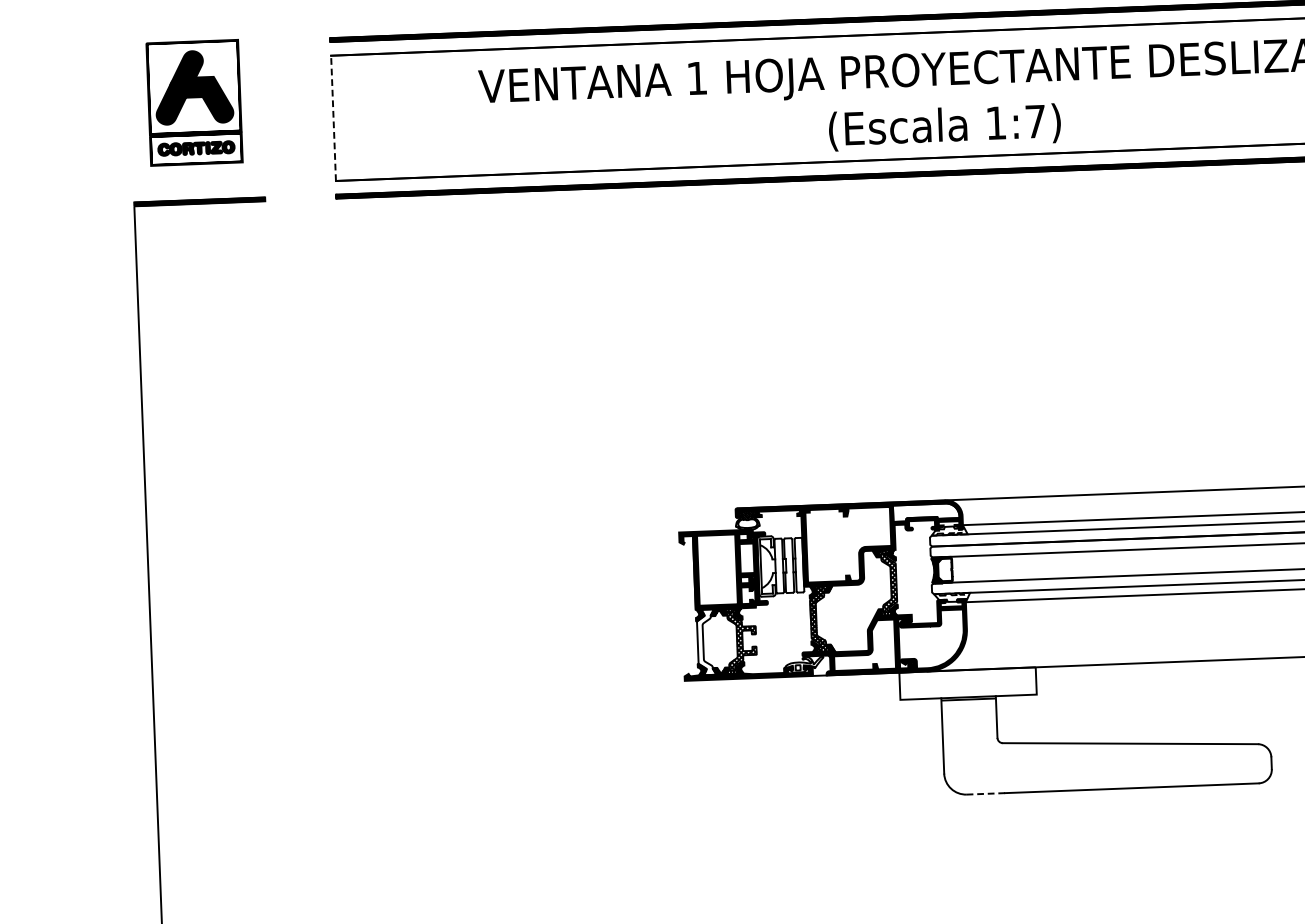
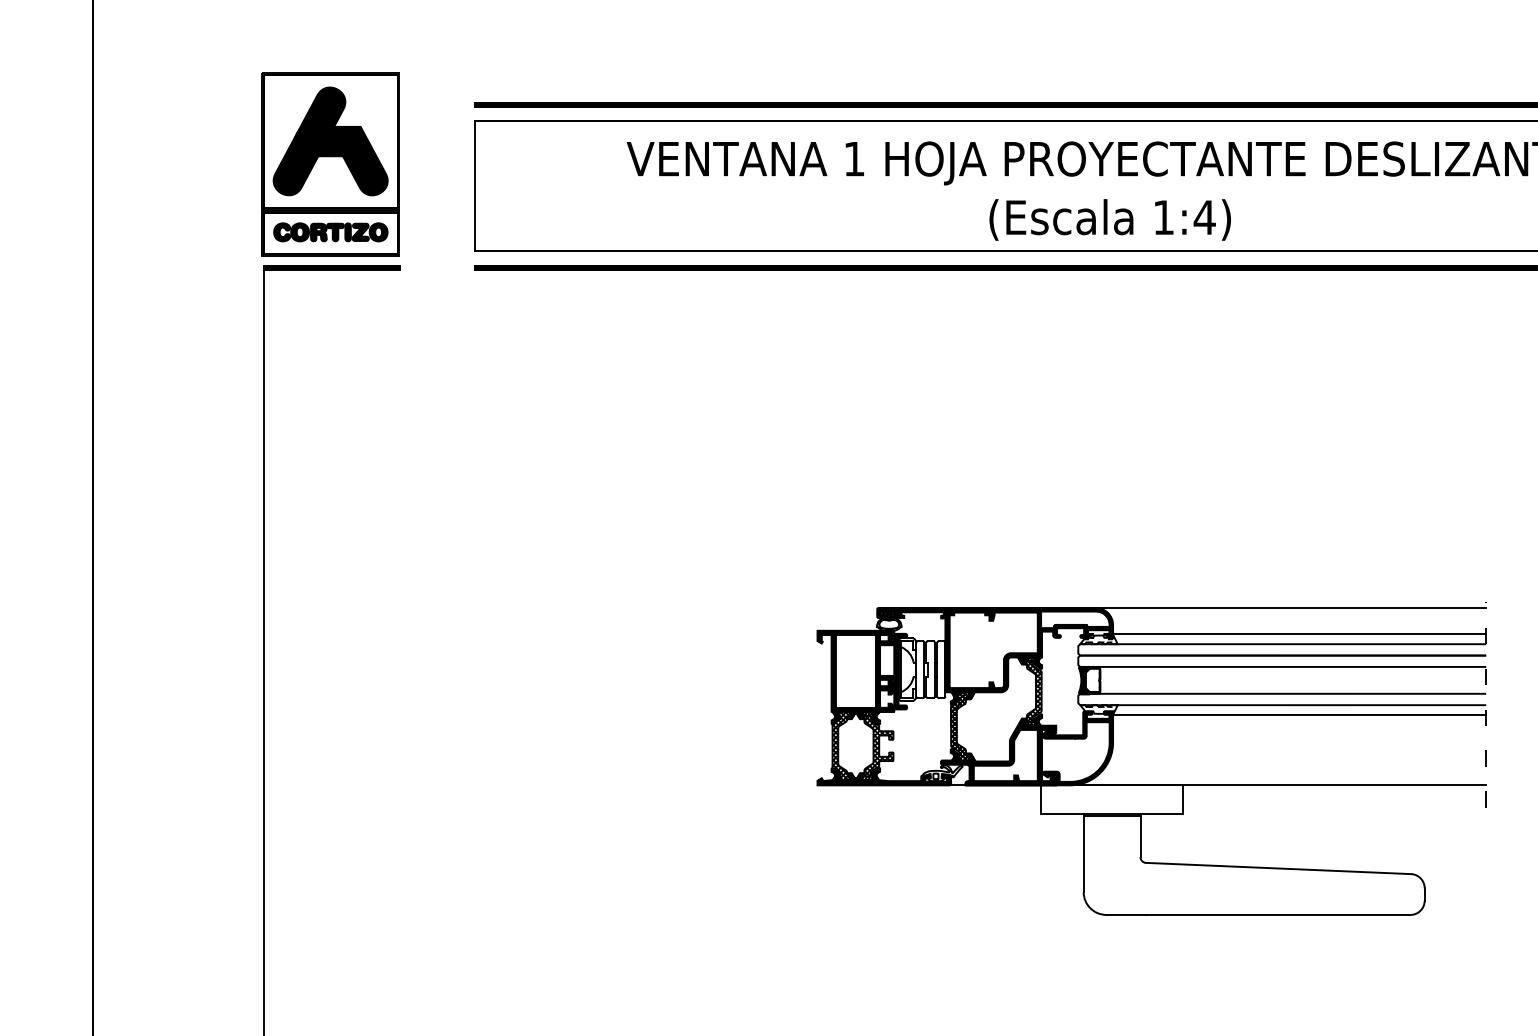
part: (194, 102) -> (330, 164), size x1.43
line: (333, 117) -> (474, 185), dashed -> solid
text: (1035, 121) -> (1204, 217), 1:7) -> 1:4)
hatch: (705, 642) -> (840, 746), added
line: (986, 793) -> (1126, 914), dashed -> solid

